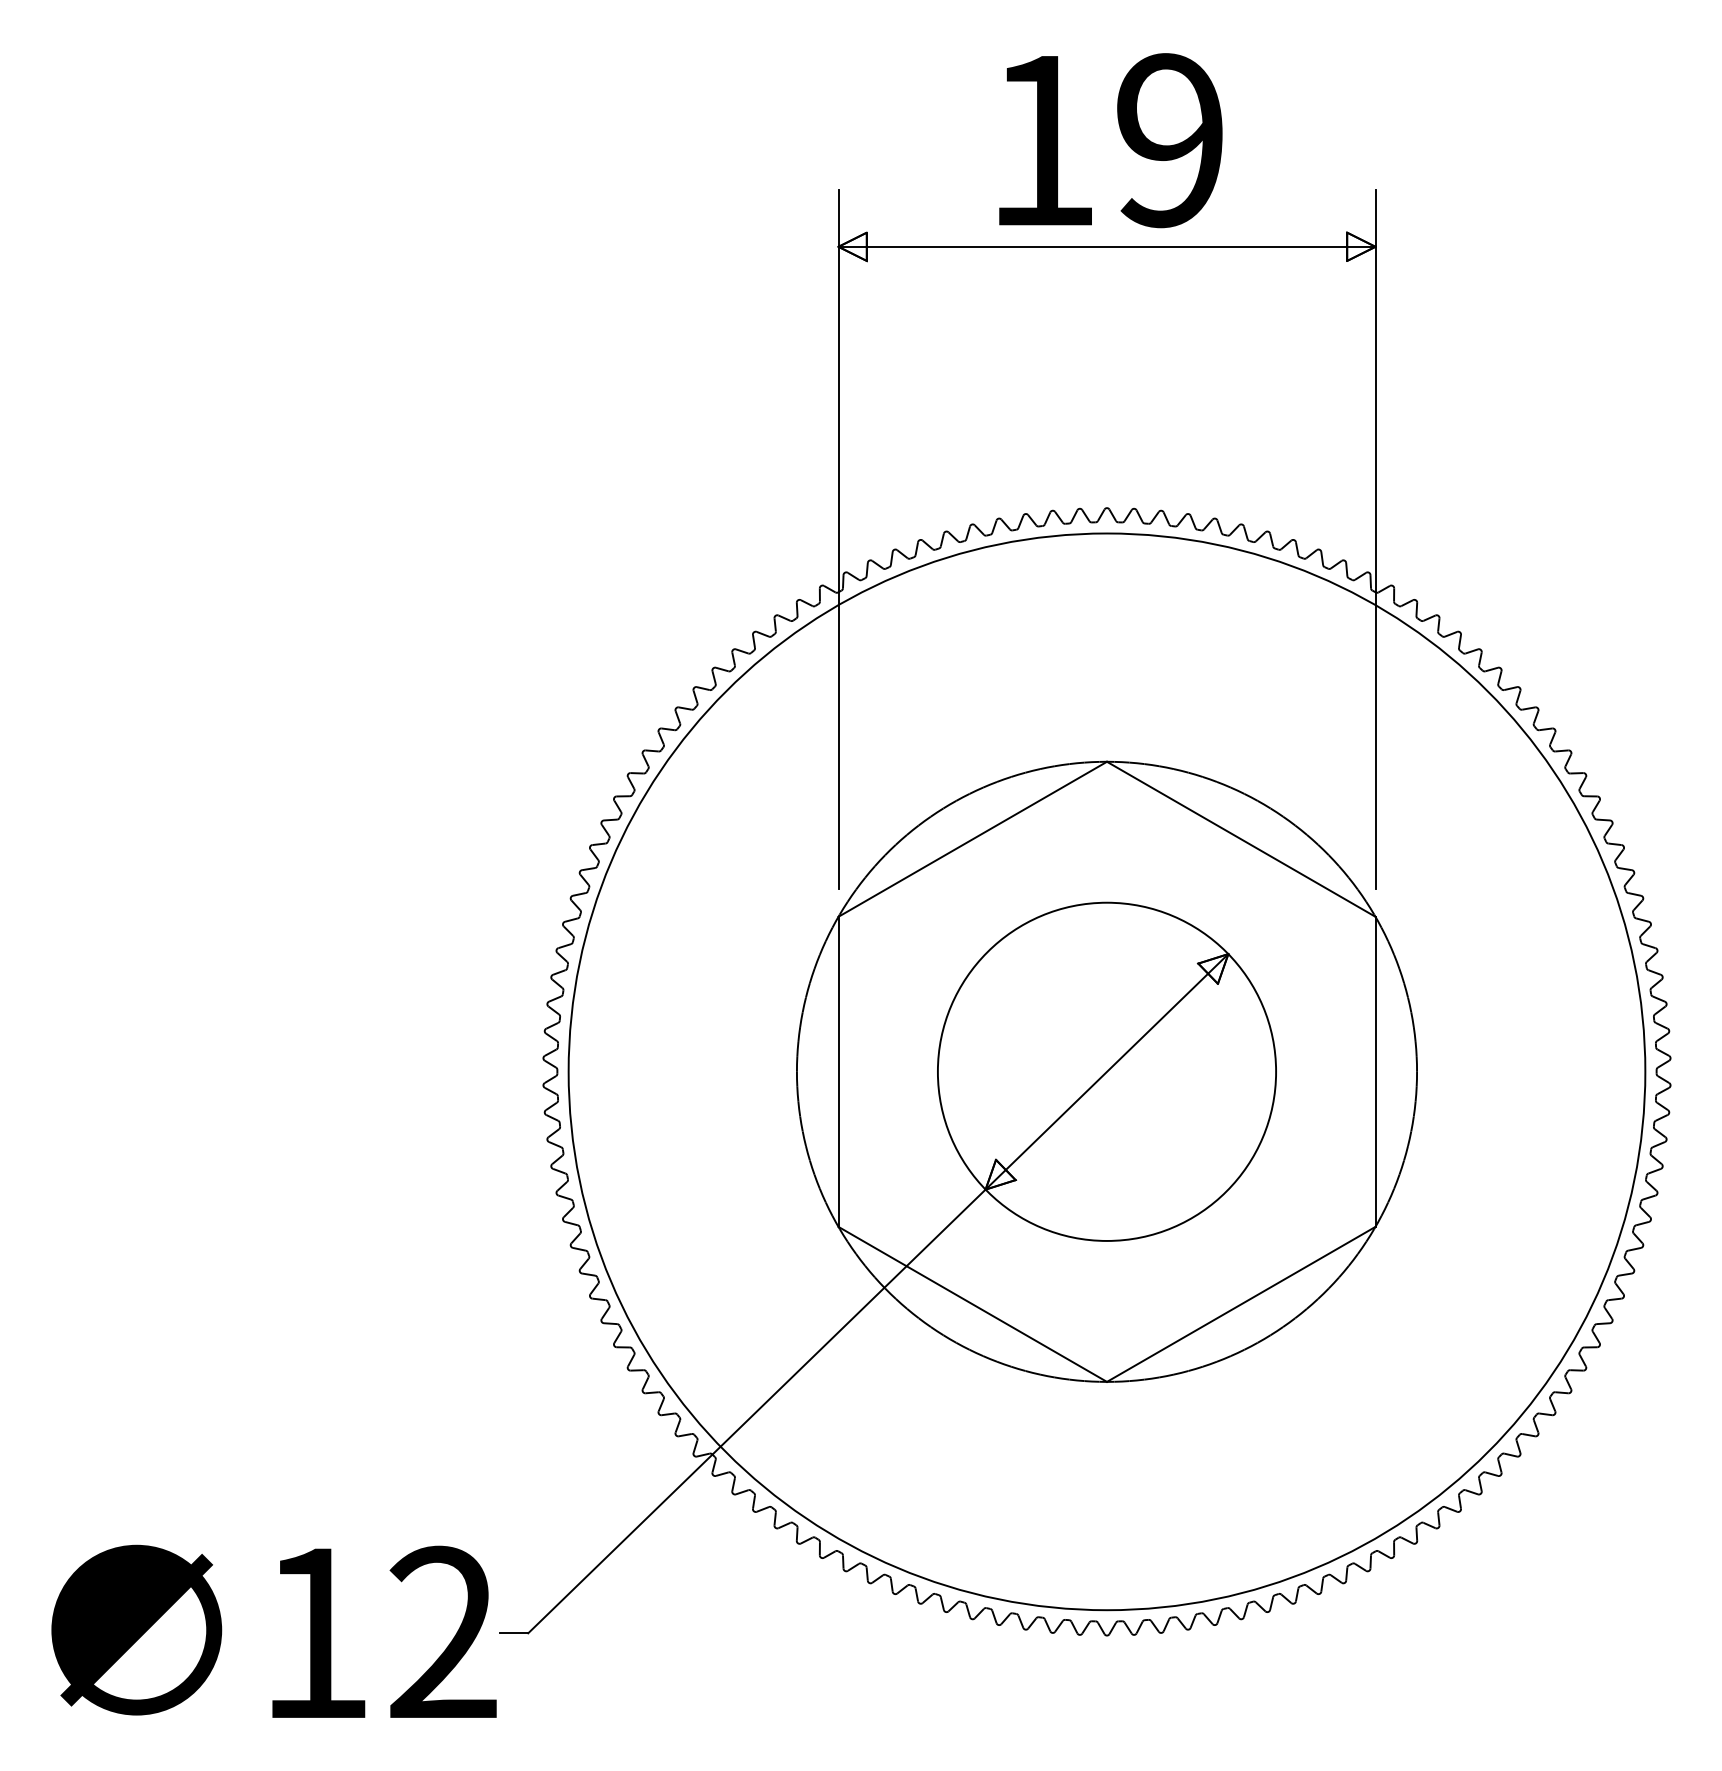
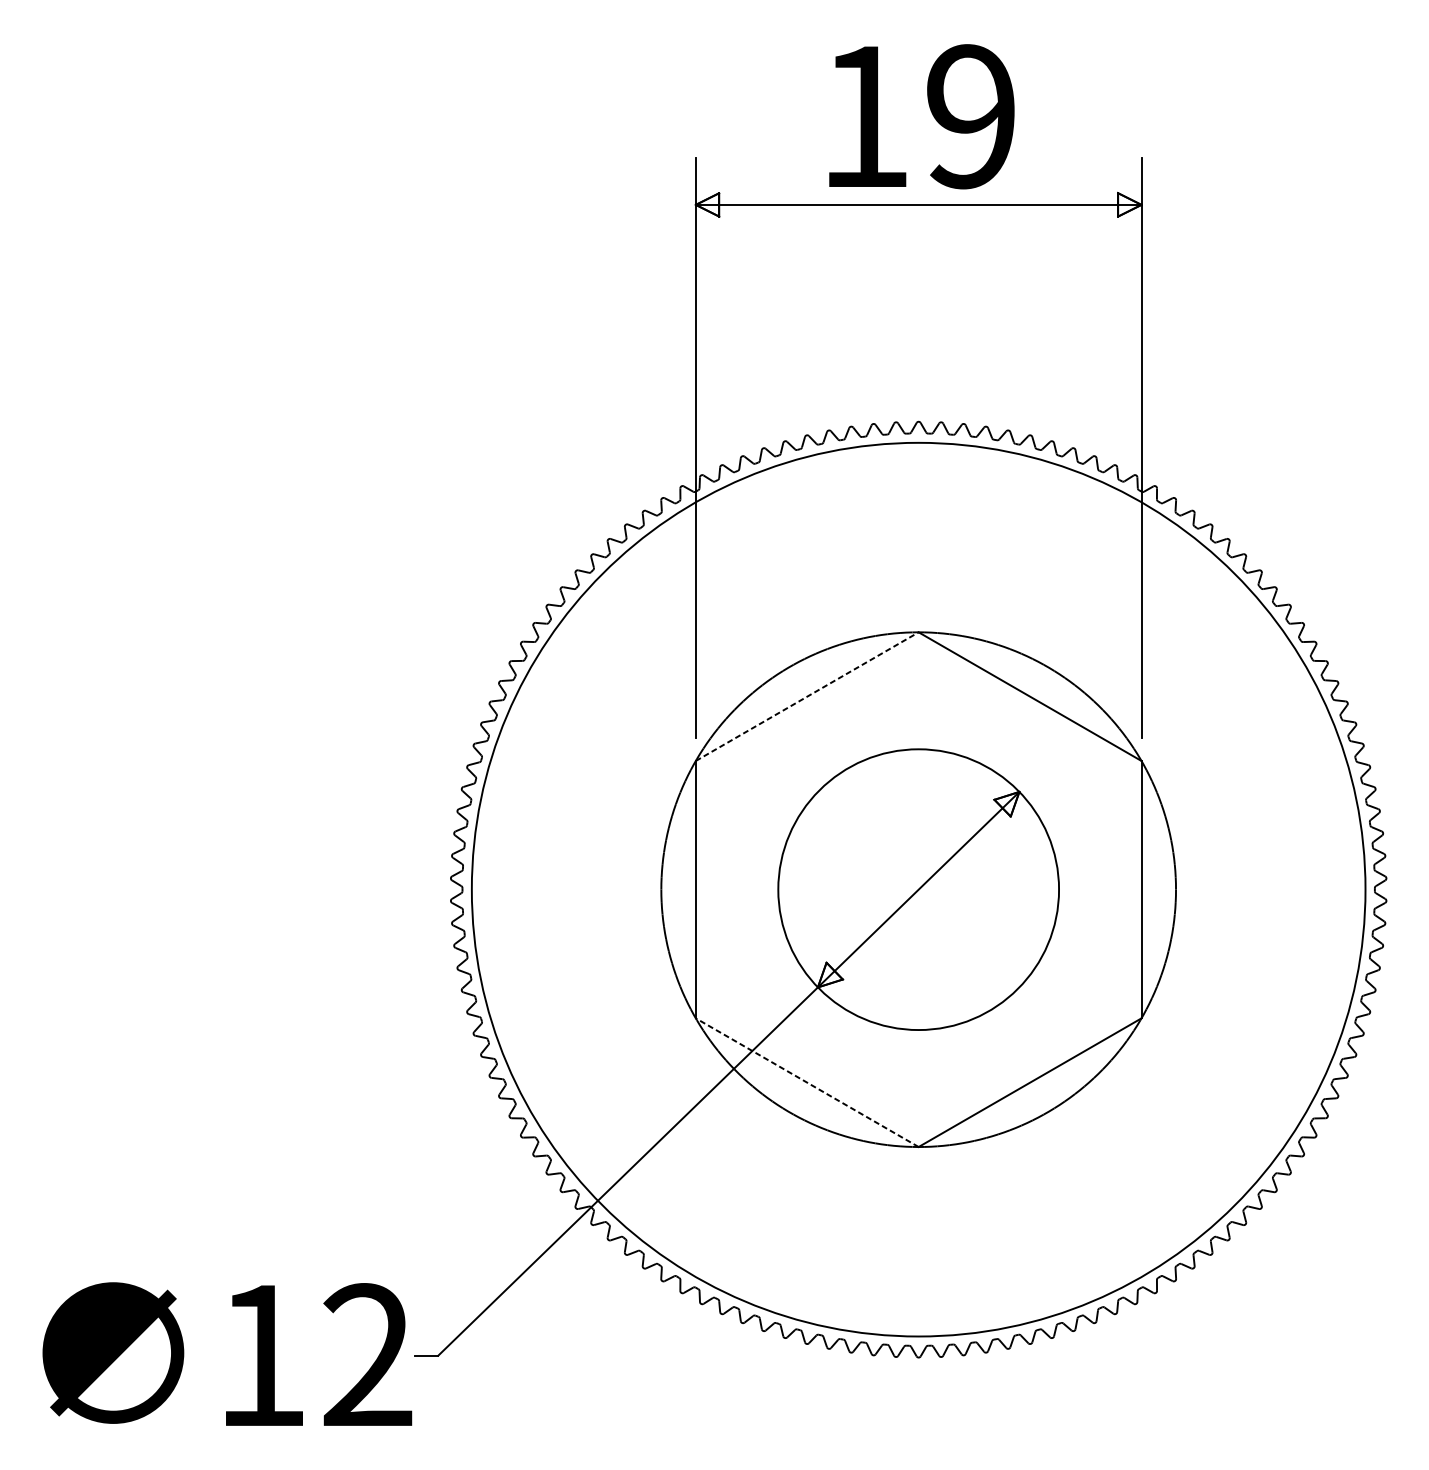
line: (973, 839) -> (807, 696), solid -> dashed
line: (972, 1304) -> (807, 1082), solid -> dashed

